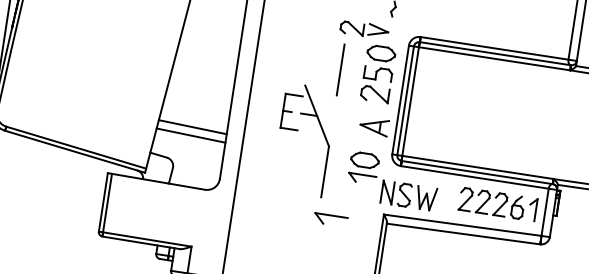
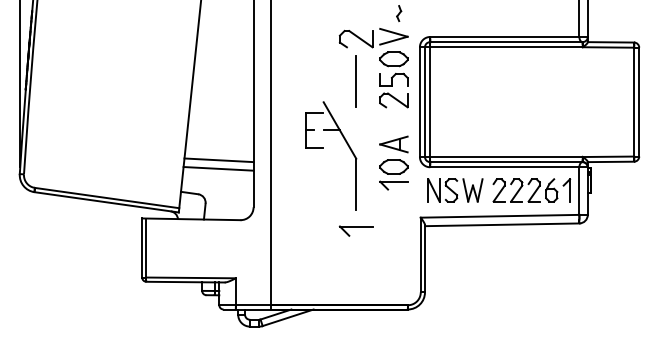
part: (364, 29) -> (373, 38), size x1.43
part: (373, 126) -> (393, 144), moved
part: (408, 195) -> (455, 190), moved
part: (330, 219) -> (355, 230), moved

